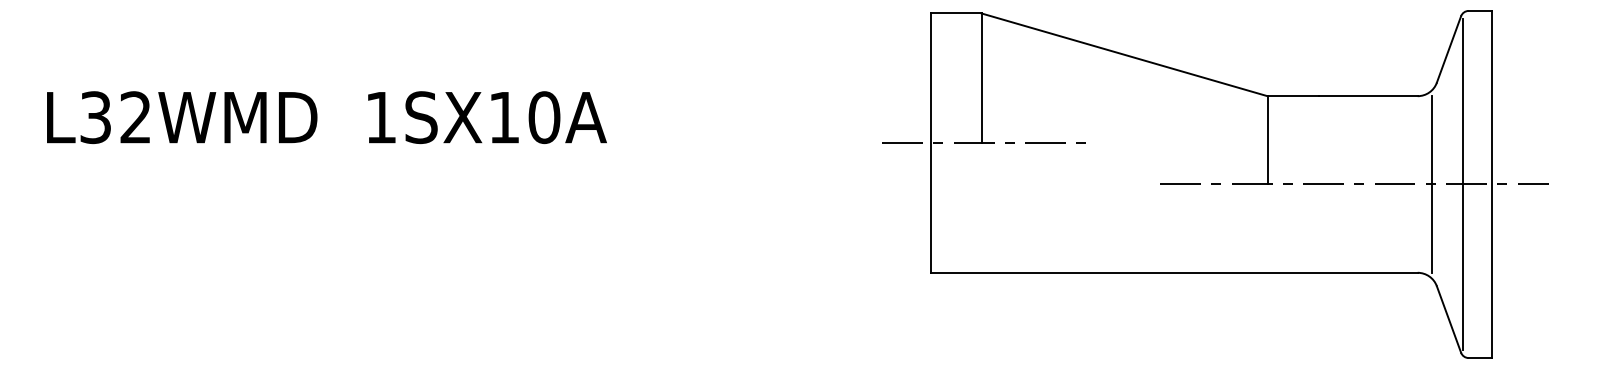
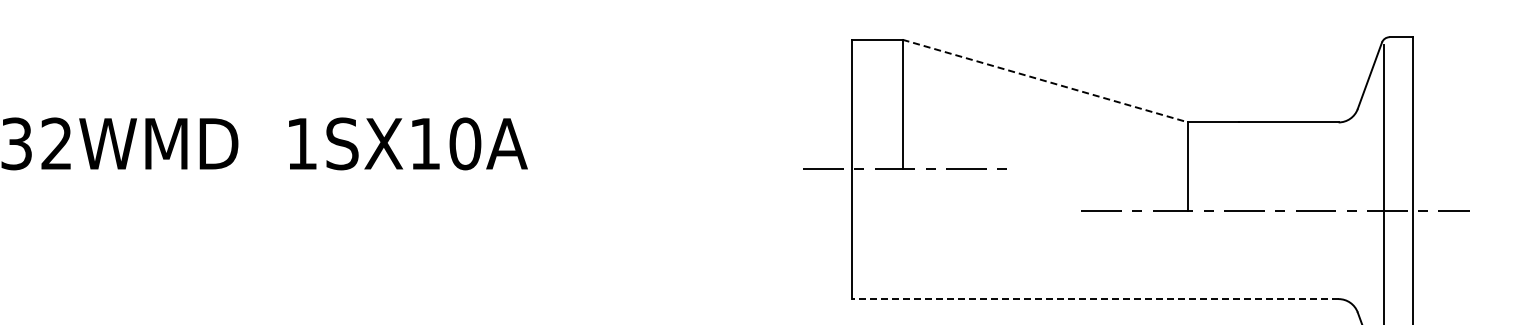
line: (1124, 54) -> (1045, 80), solid -> dashed
line: (1431, 184) -> (1352, 210), removed
line: (1174, 272) -> (1095, 298), solid -> dashed

